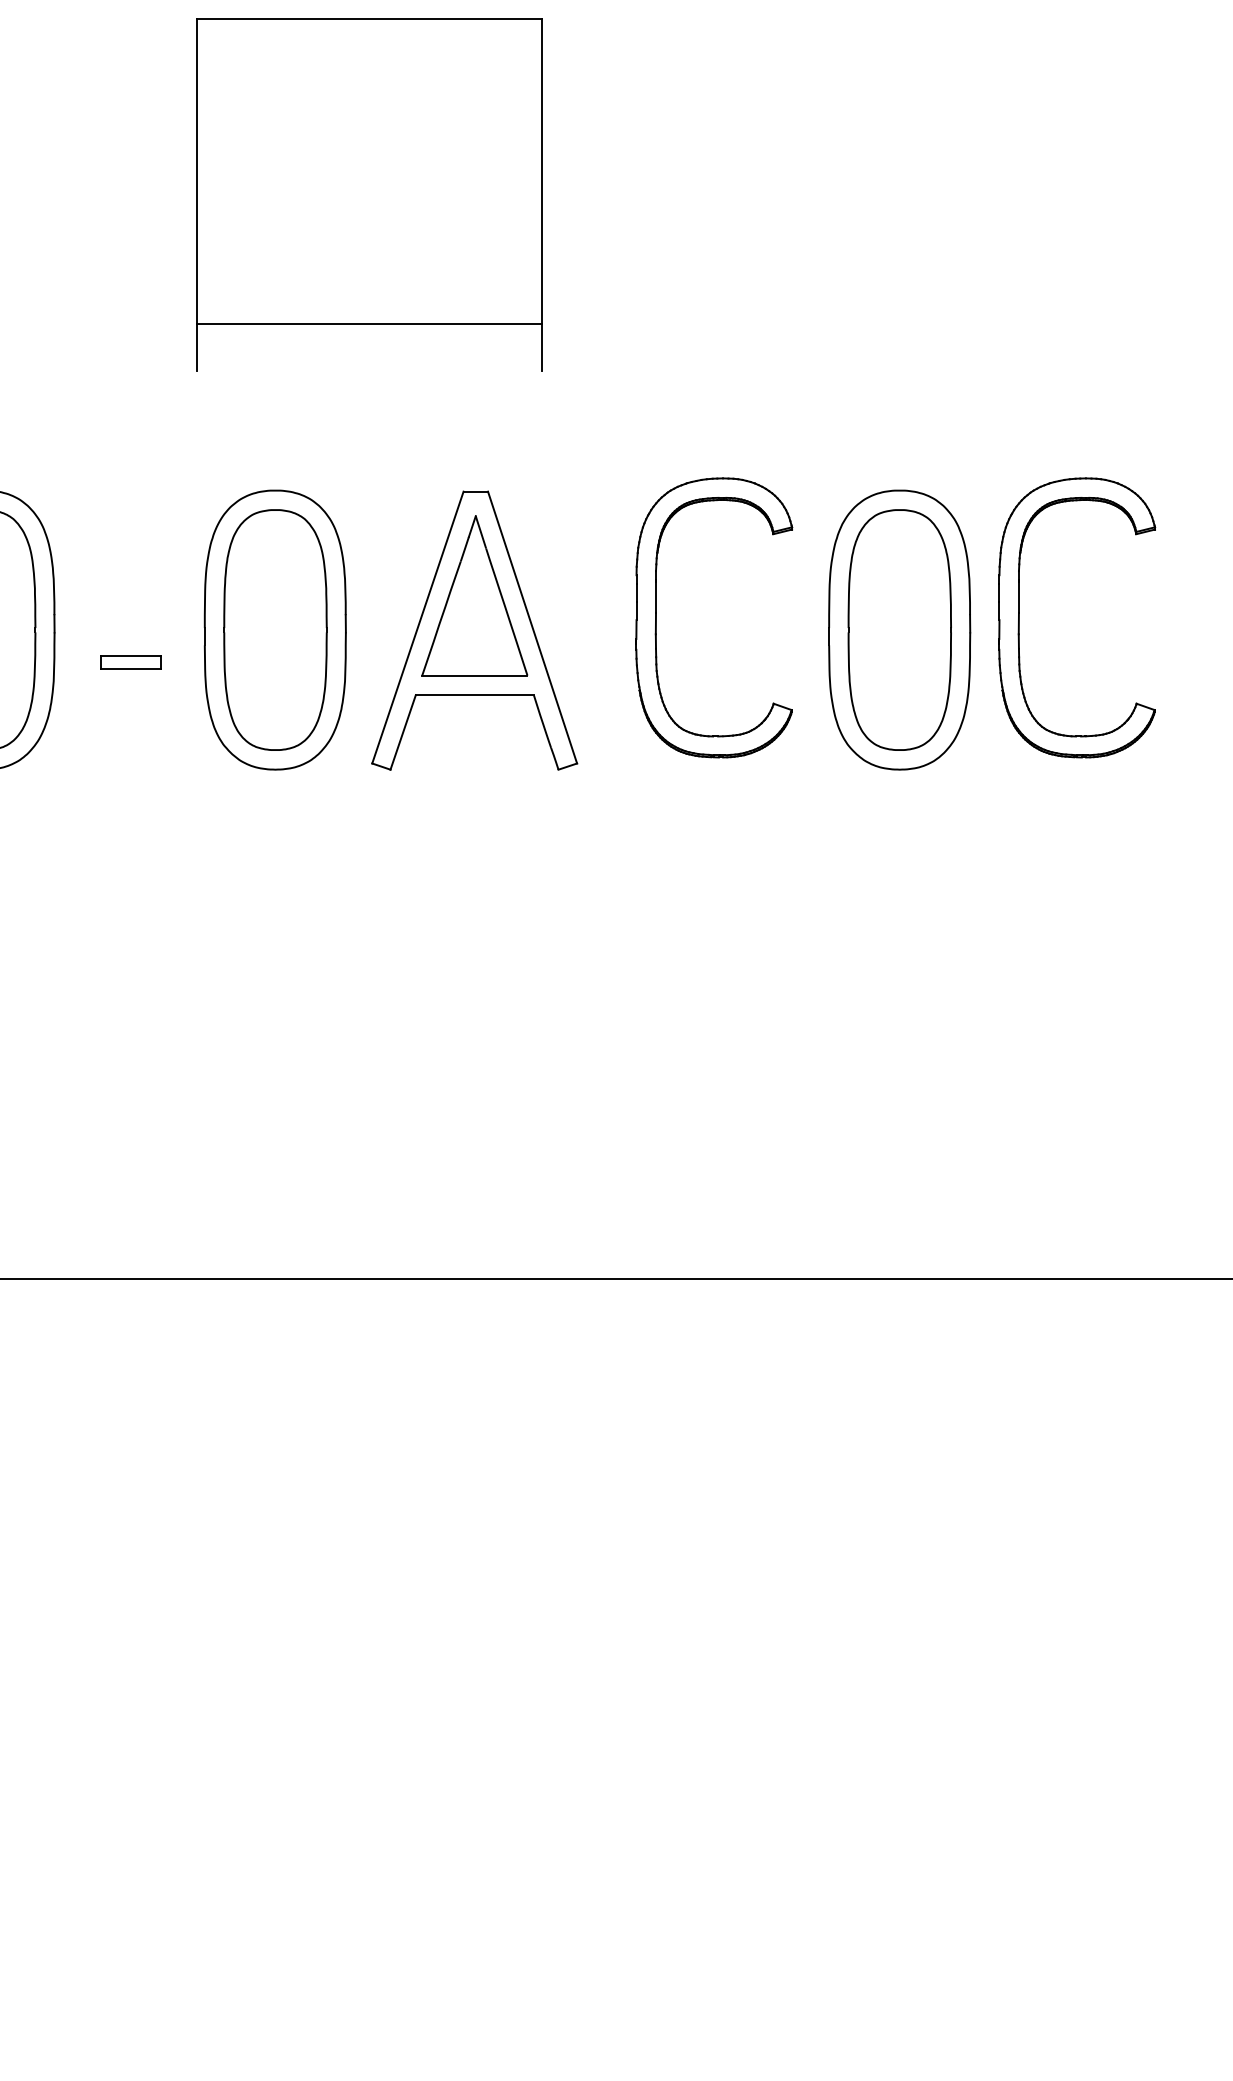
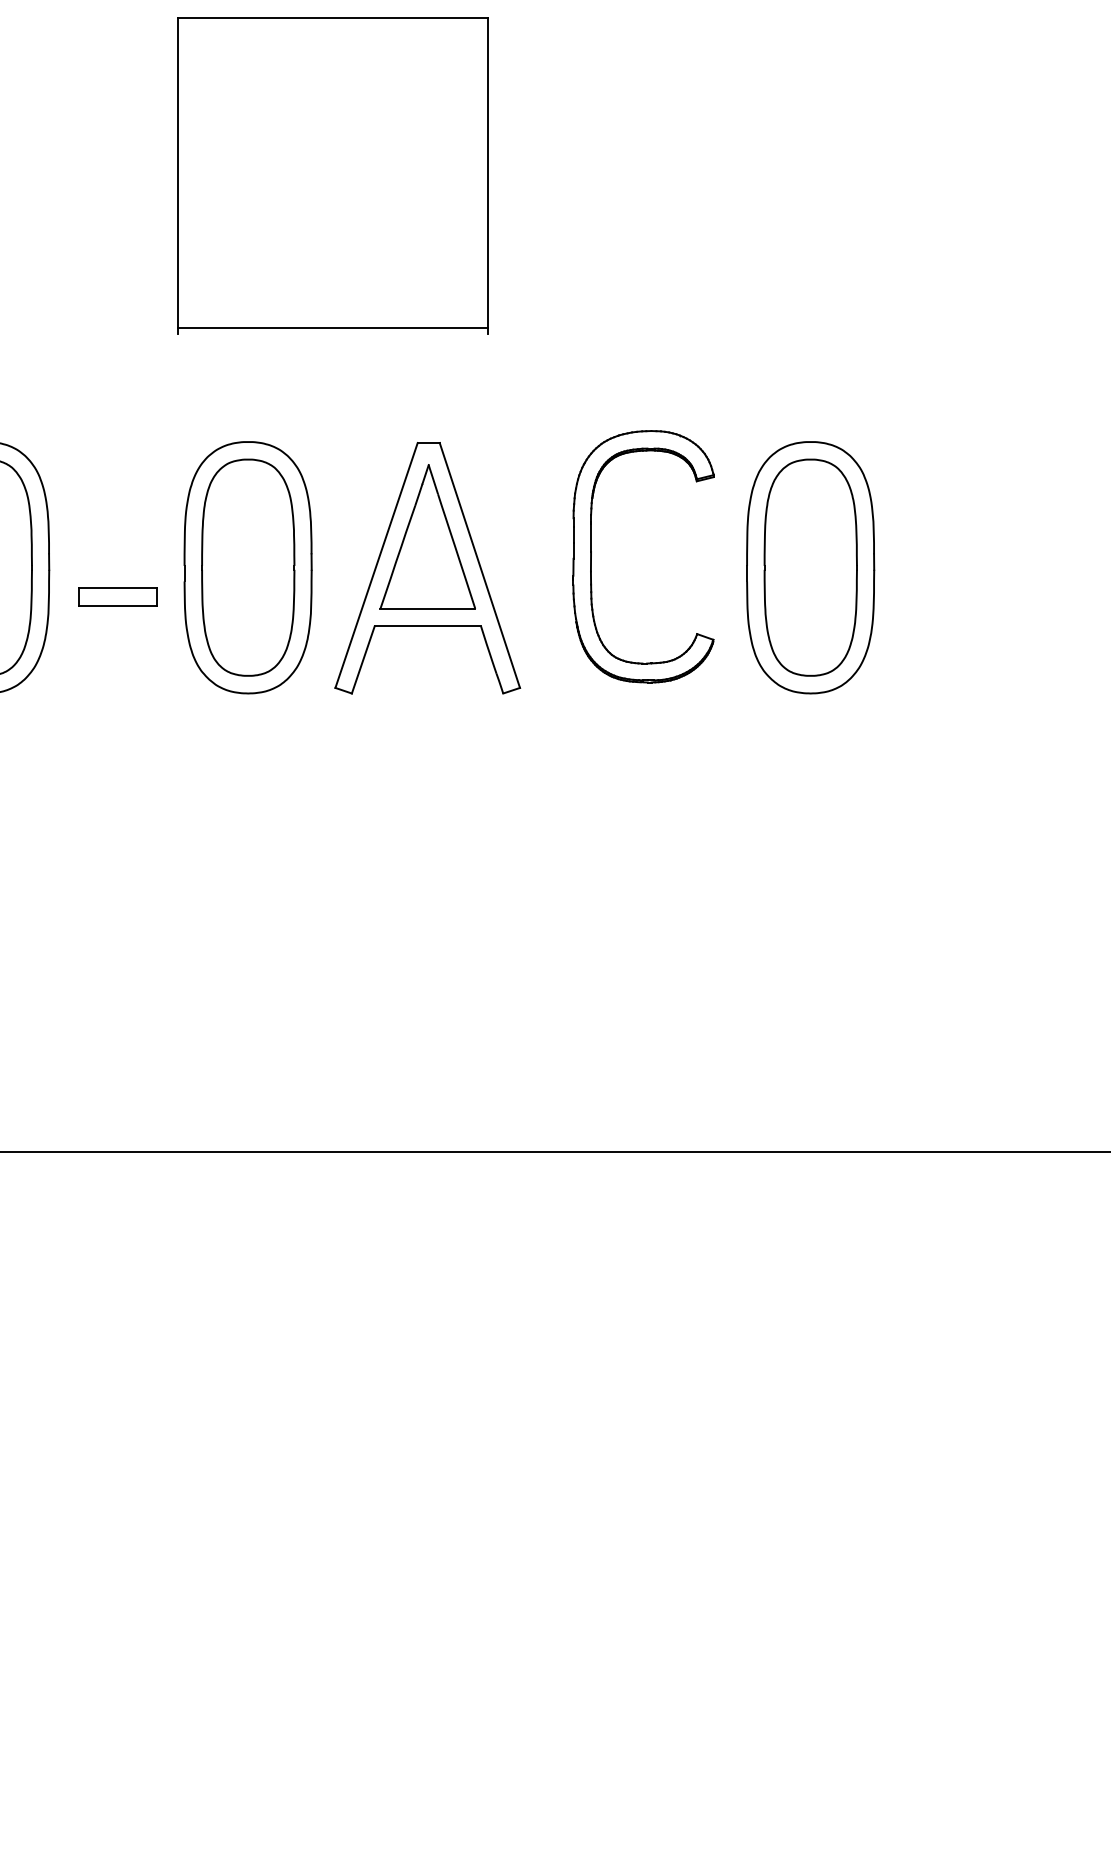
line: (368, 323) -> (332, 327), moved
part: (1019, 617) -> (918, 556), removed
part: (130, 662) -> (117, 596), size x1.43

